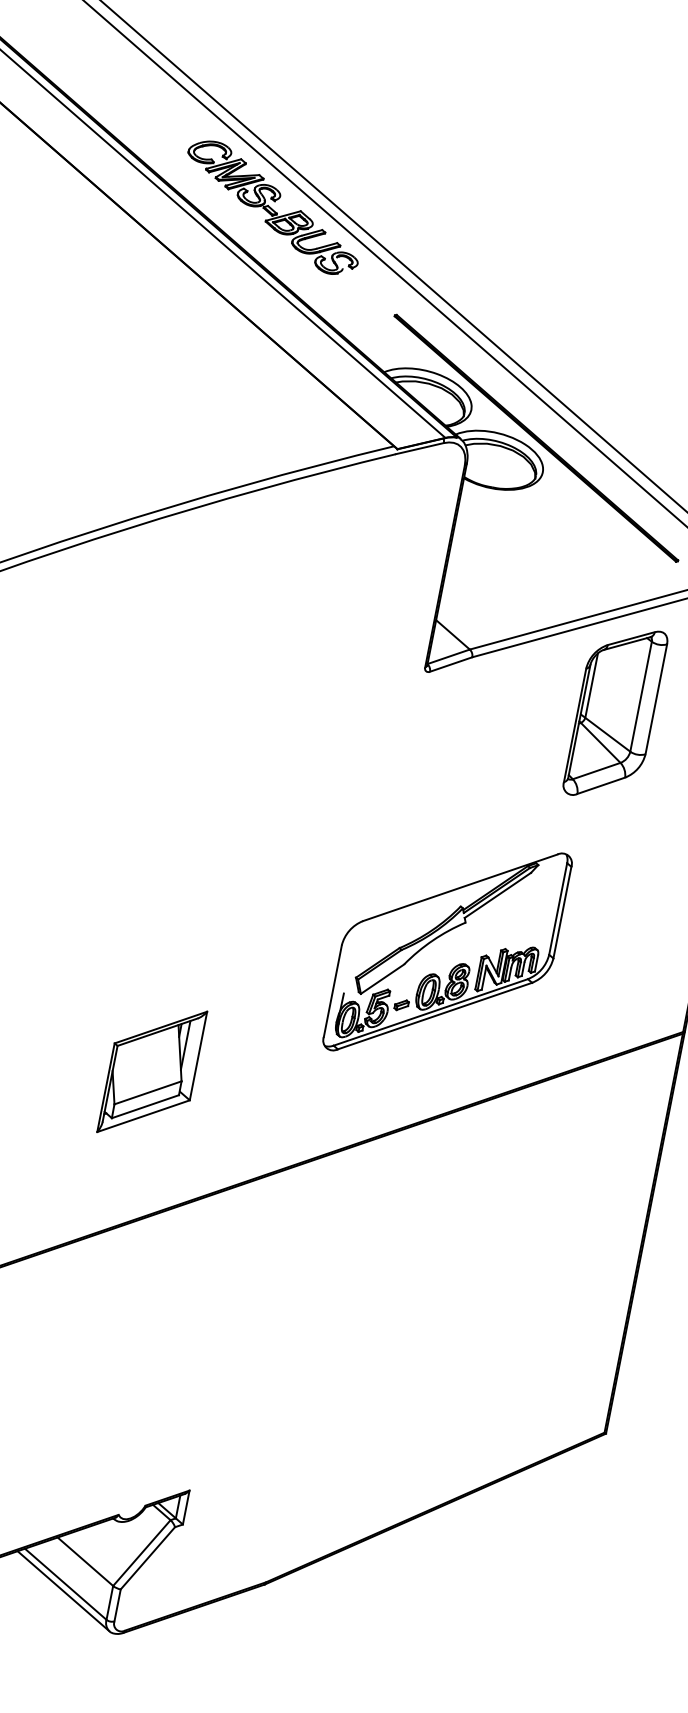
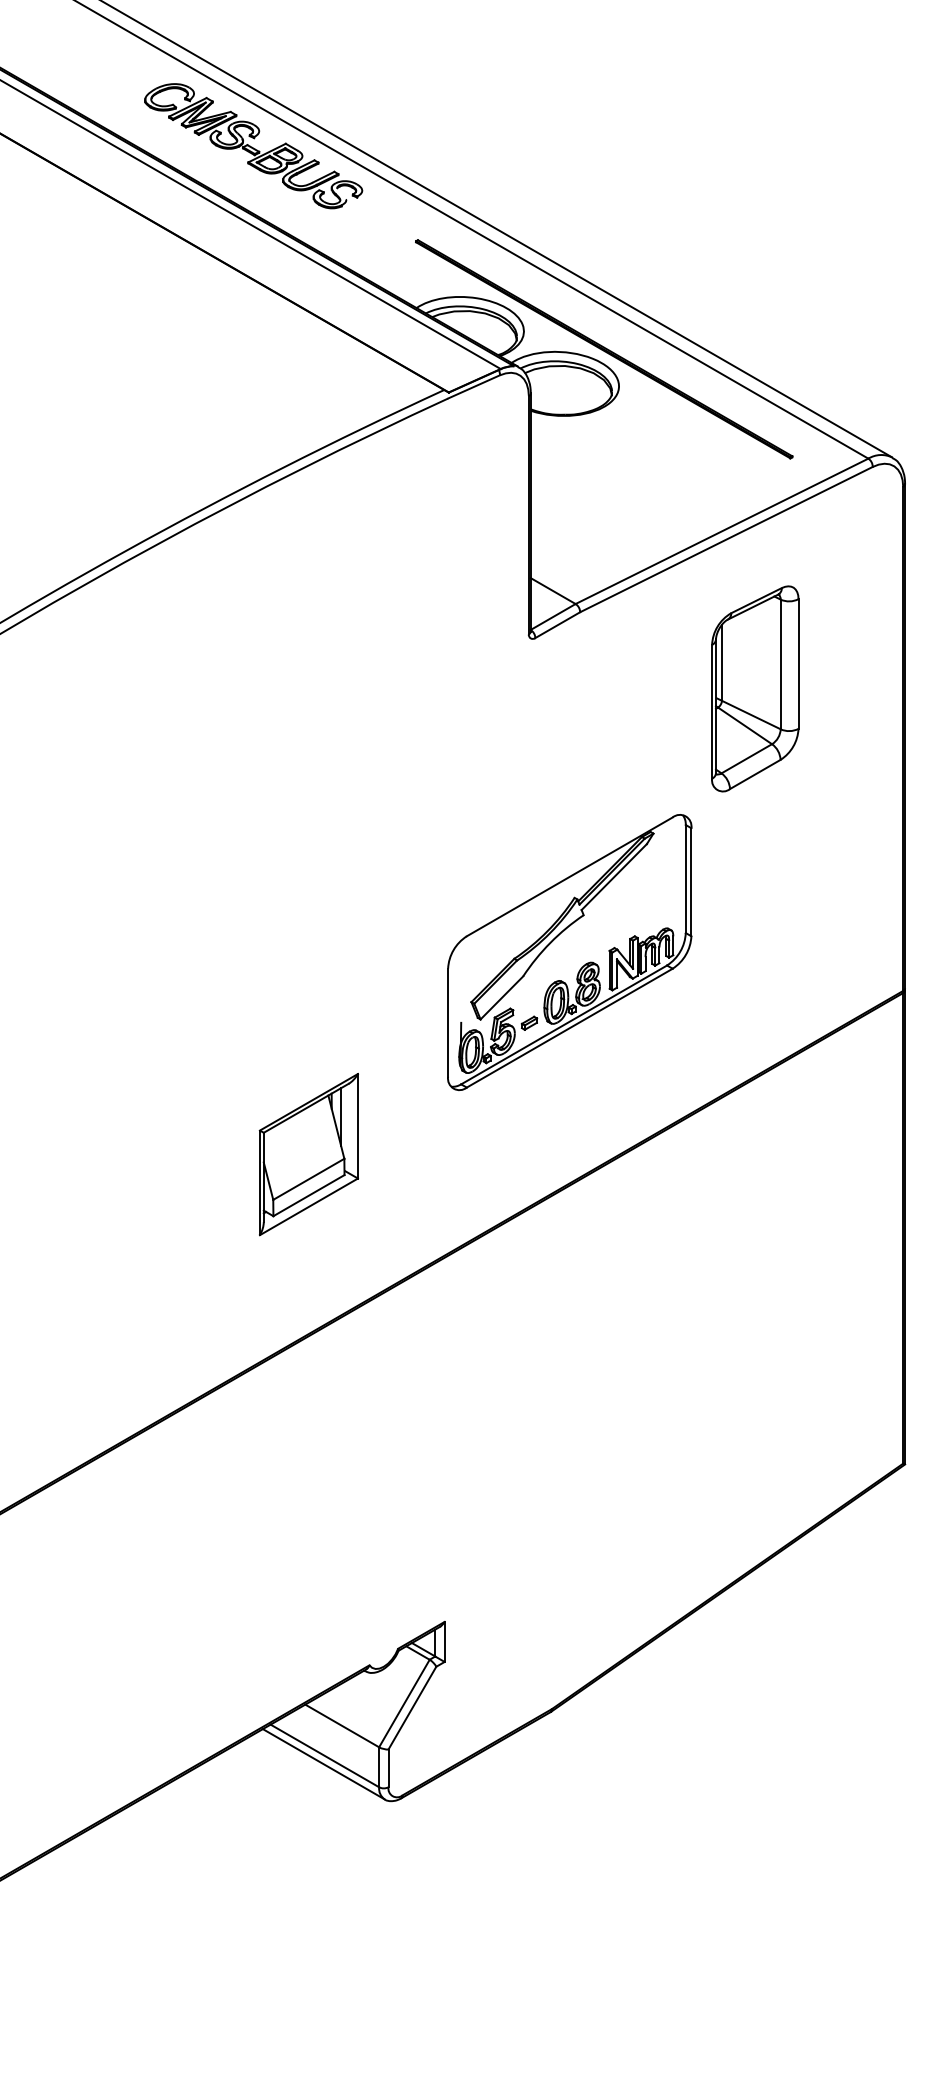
part: (615, 712) -> (755, 688), moved
part: (447, 951) -> (569, 952), moved

